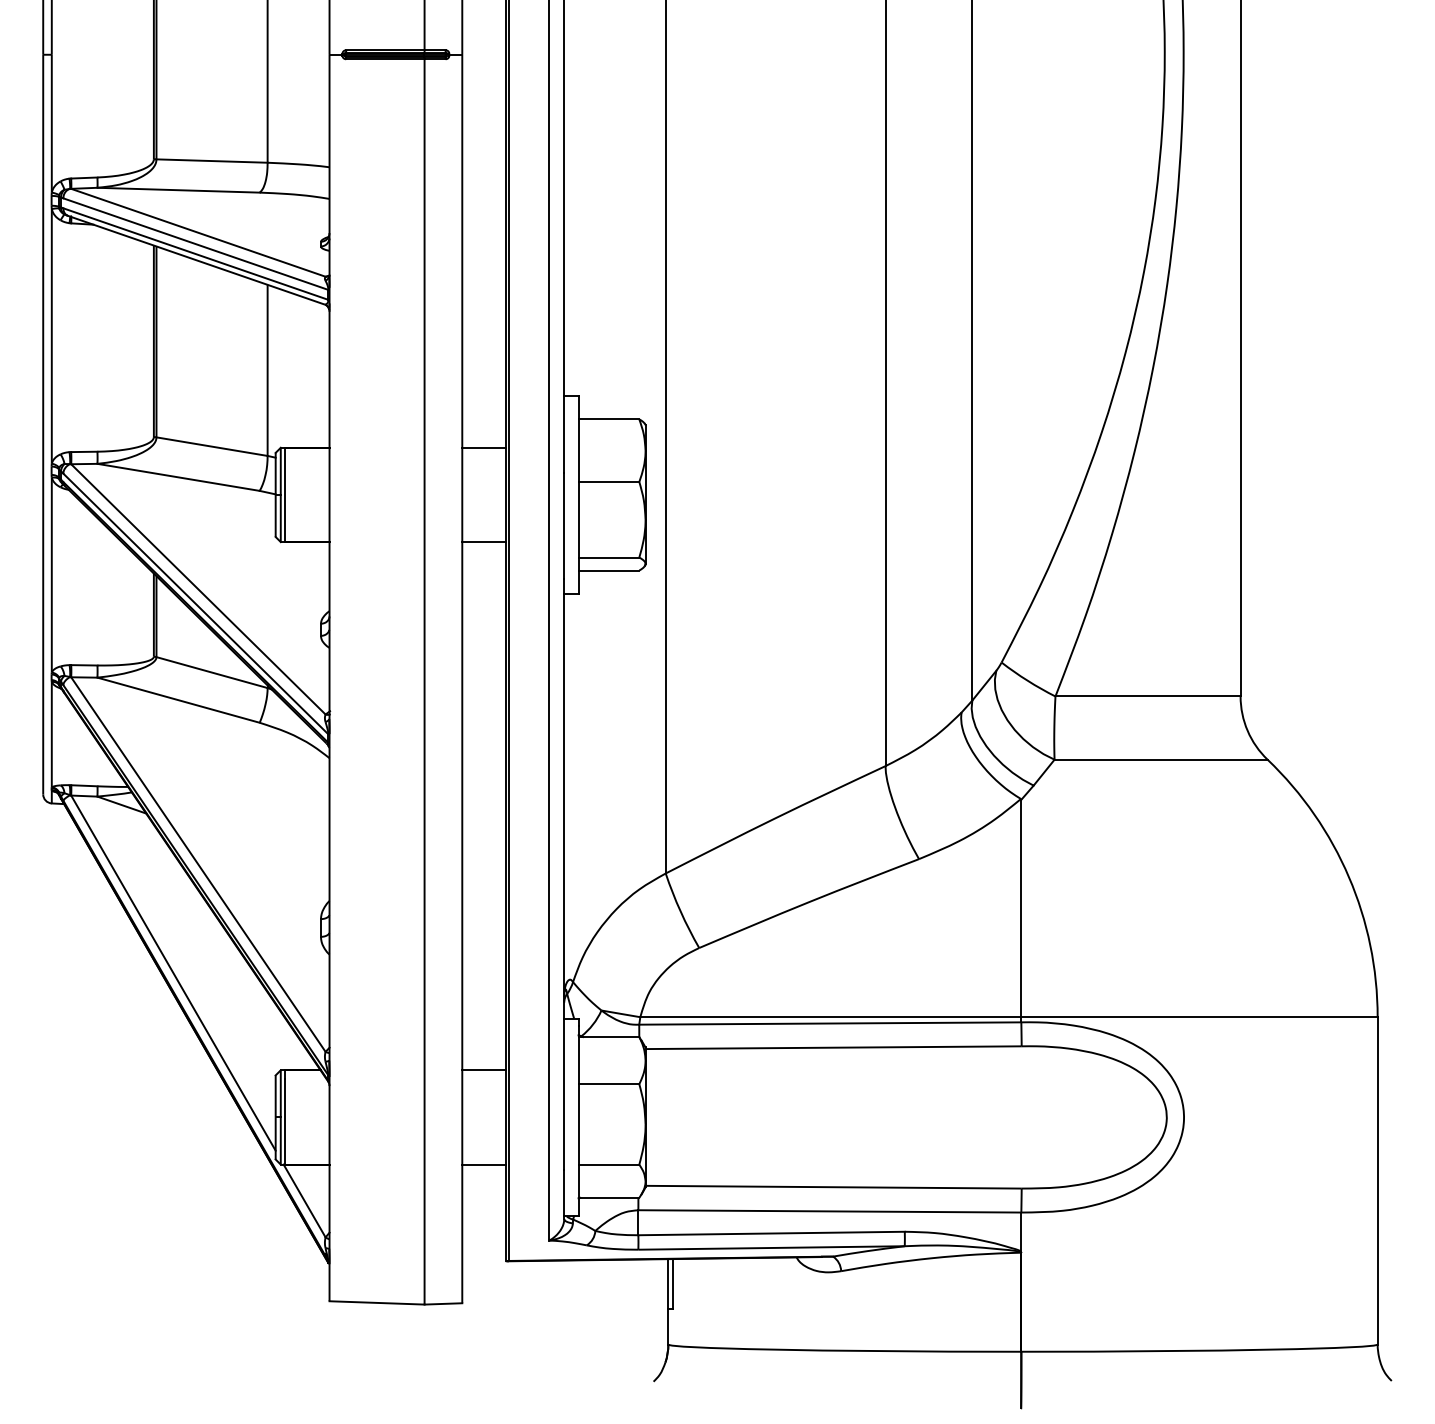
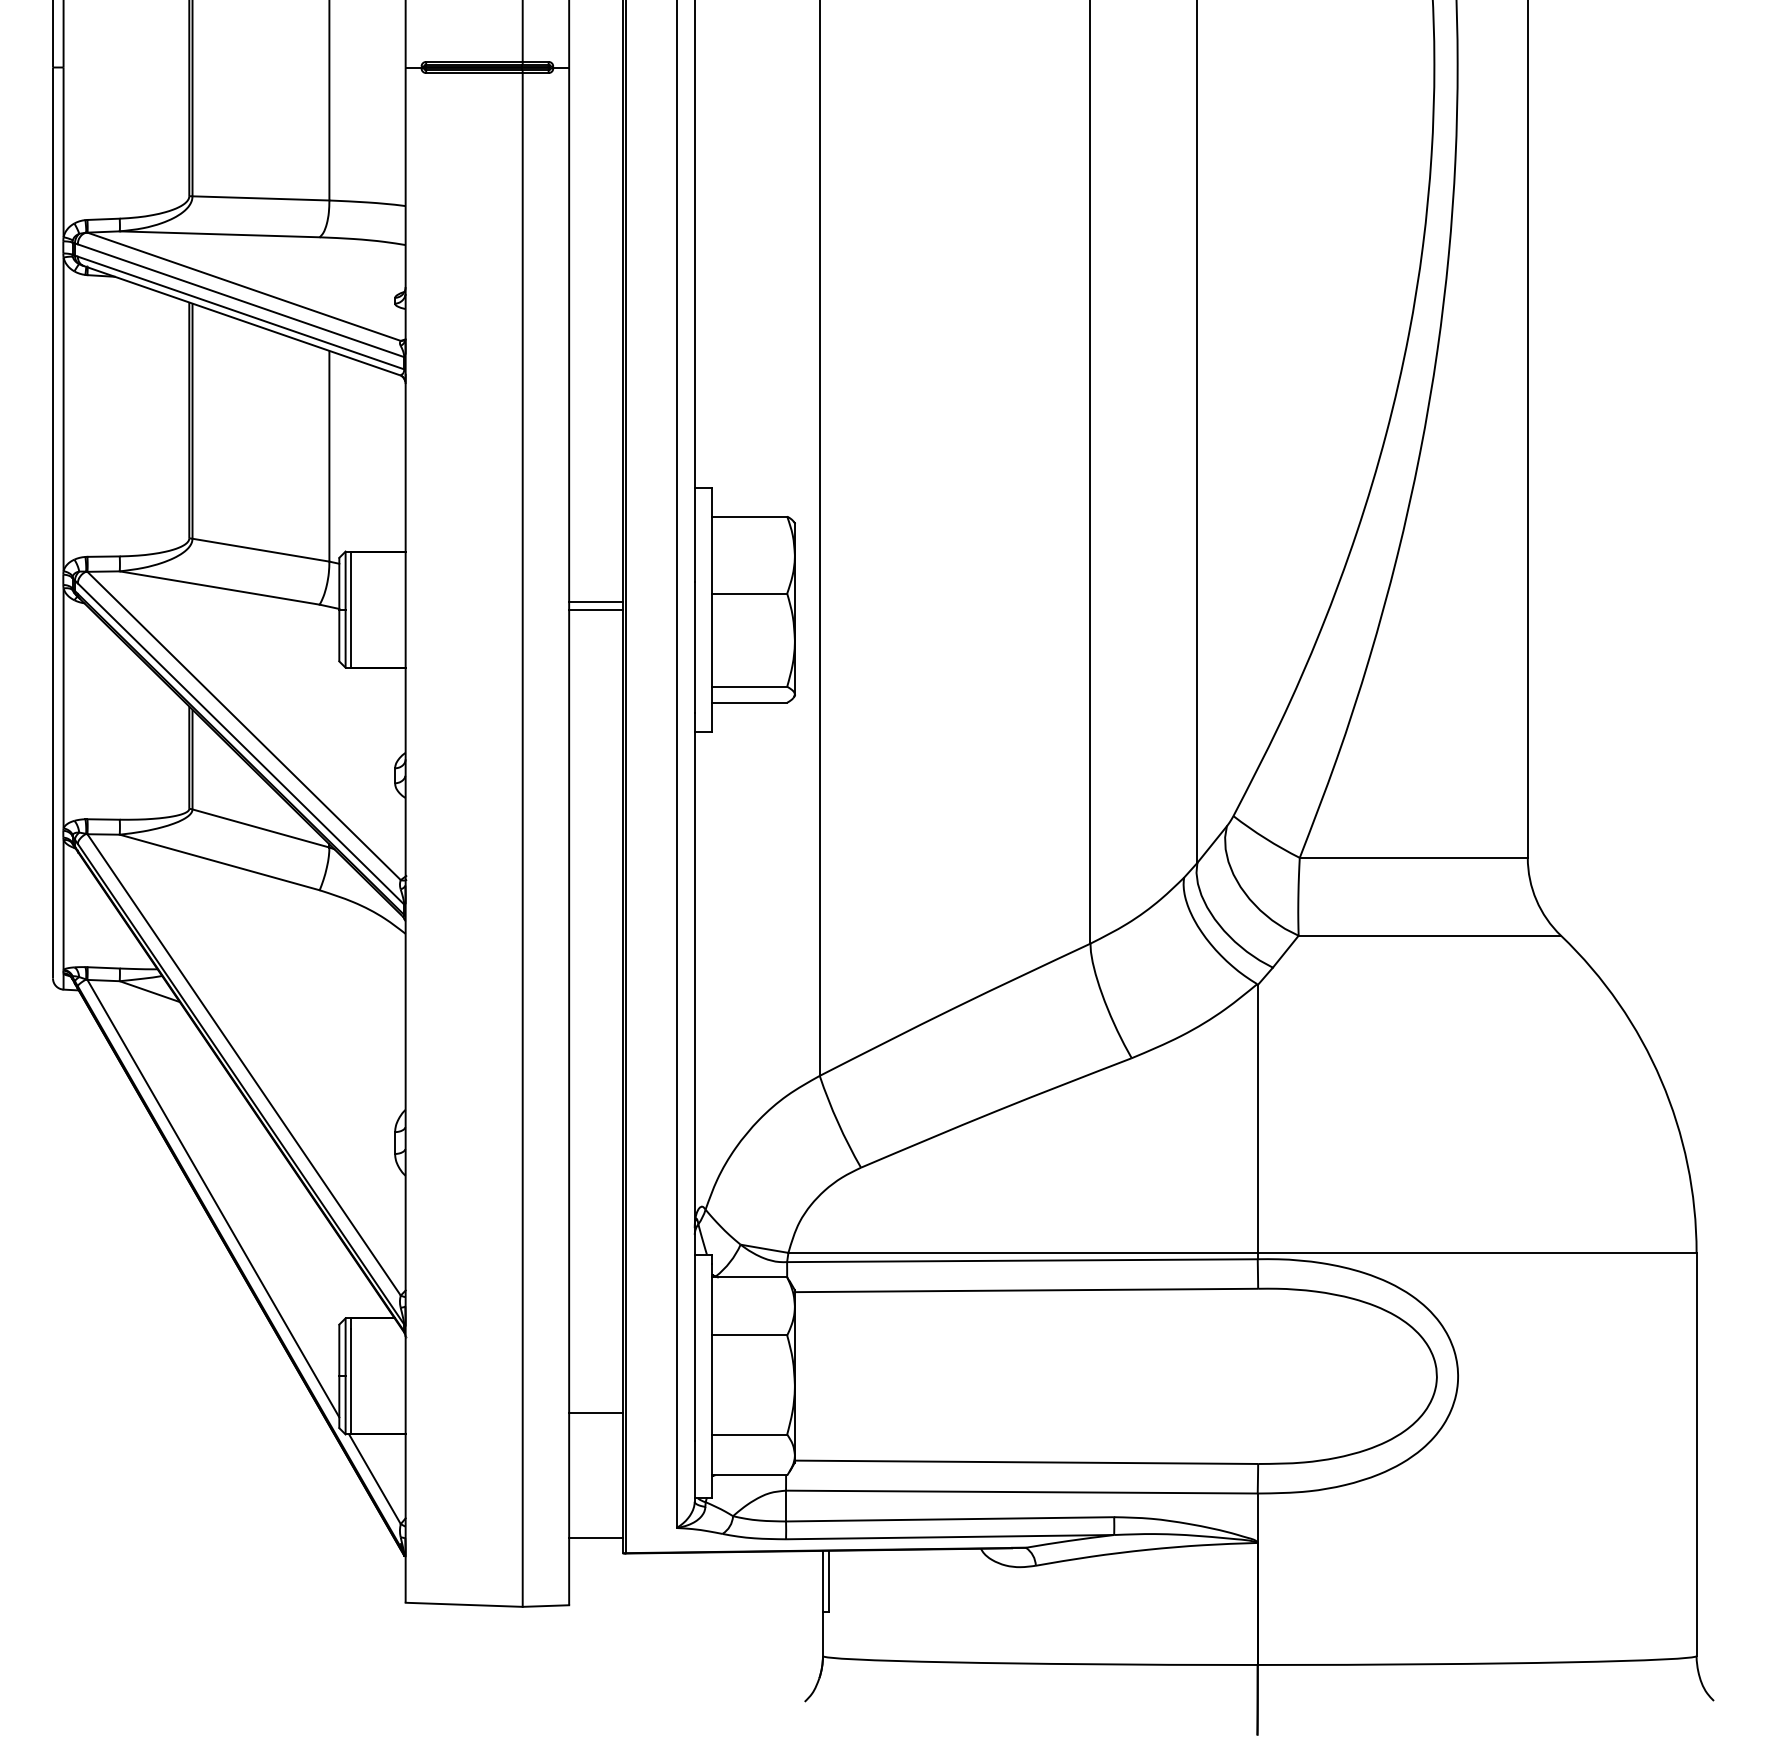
line: (483, 447) -> (595, 609), moved
line: (483, 541) -> (595, 601), moved
line: (483, 1070) -> (595, 1413), moved
line: (483, 1164) -> (595, 1538), moved

